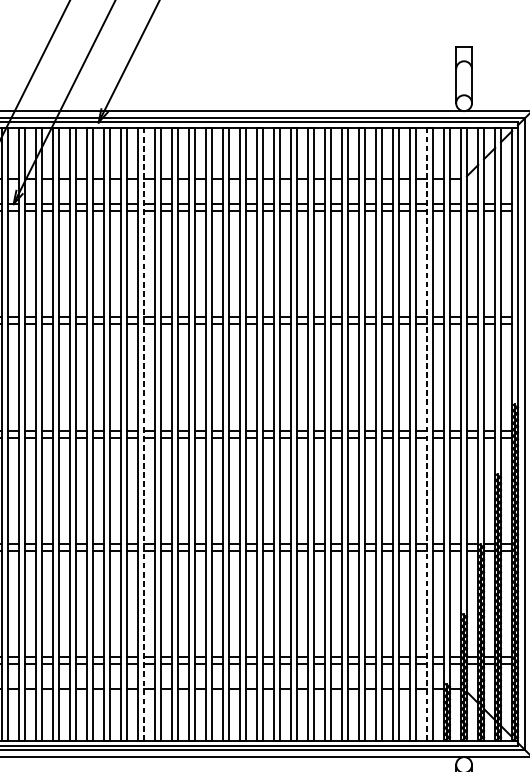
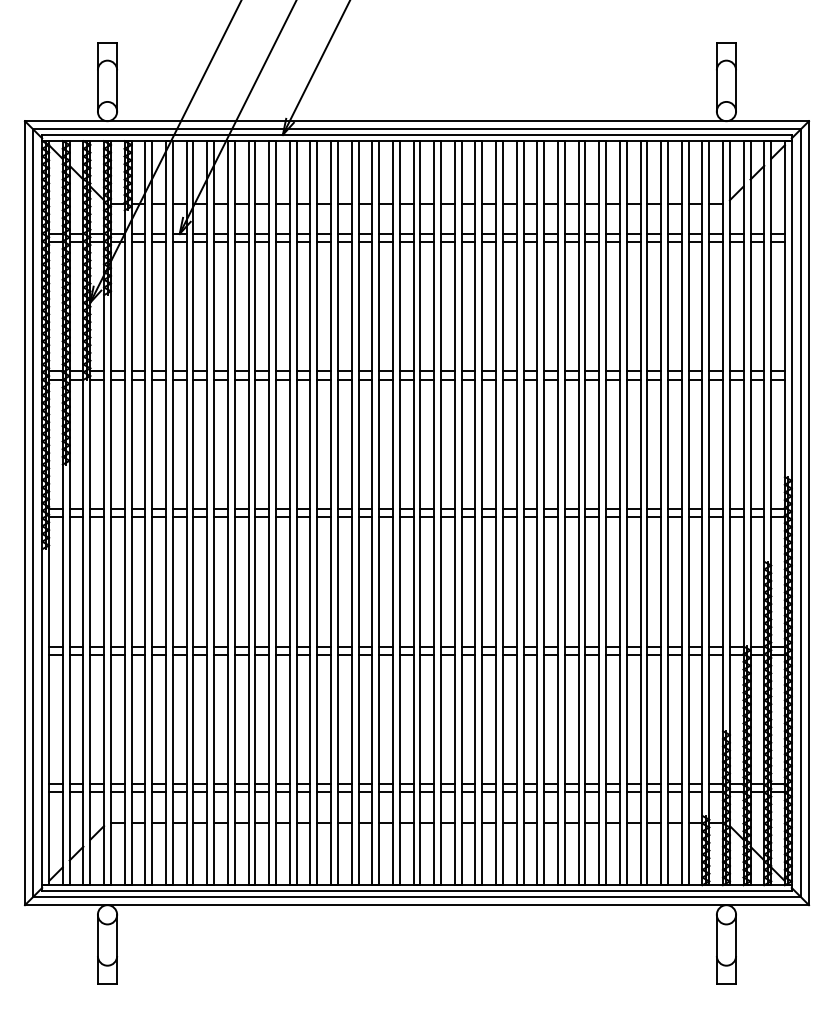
line: (143, 433) -> (337, 512), dashed -> solid
line: (427, 434) -> (681, 513), dashed -> solid

